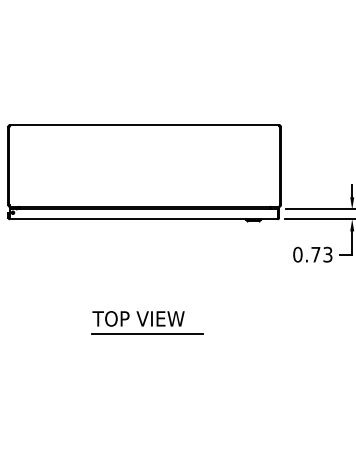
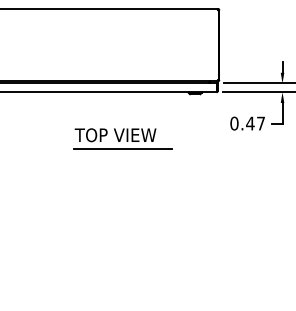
text: (321, 254) -> (255, 123), 0.73 -> 0.47
part: (147, 322) -> (123, 138), moved

